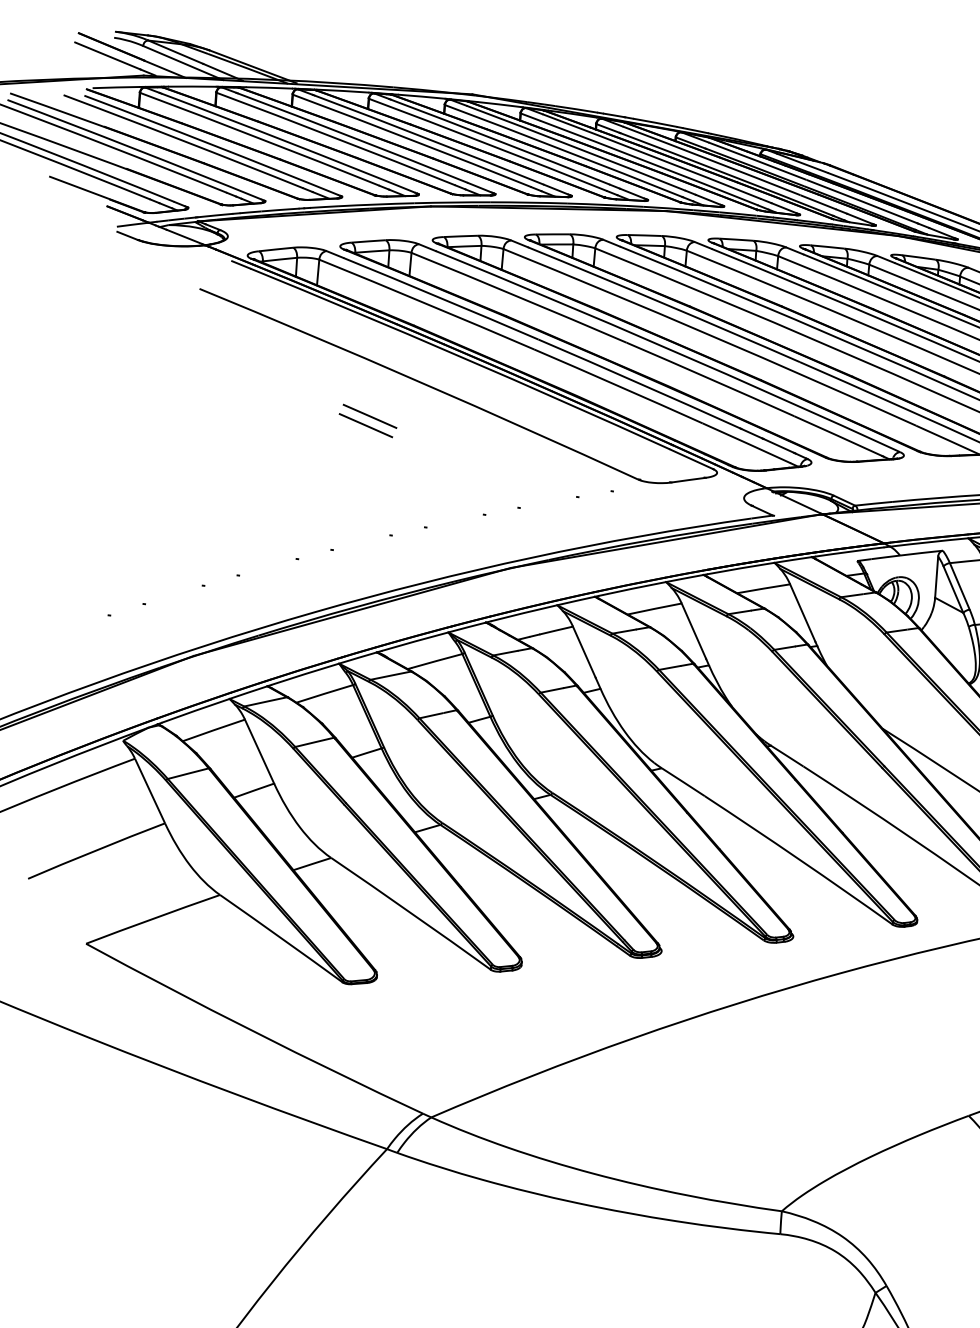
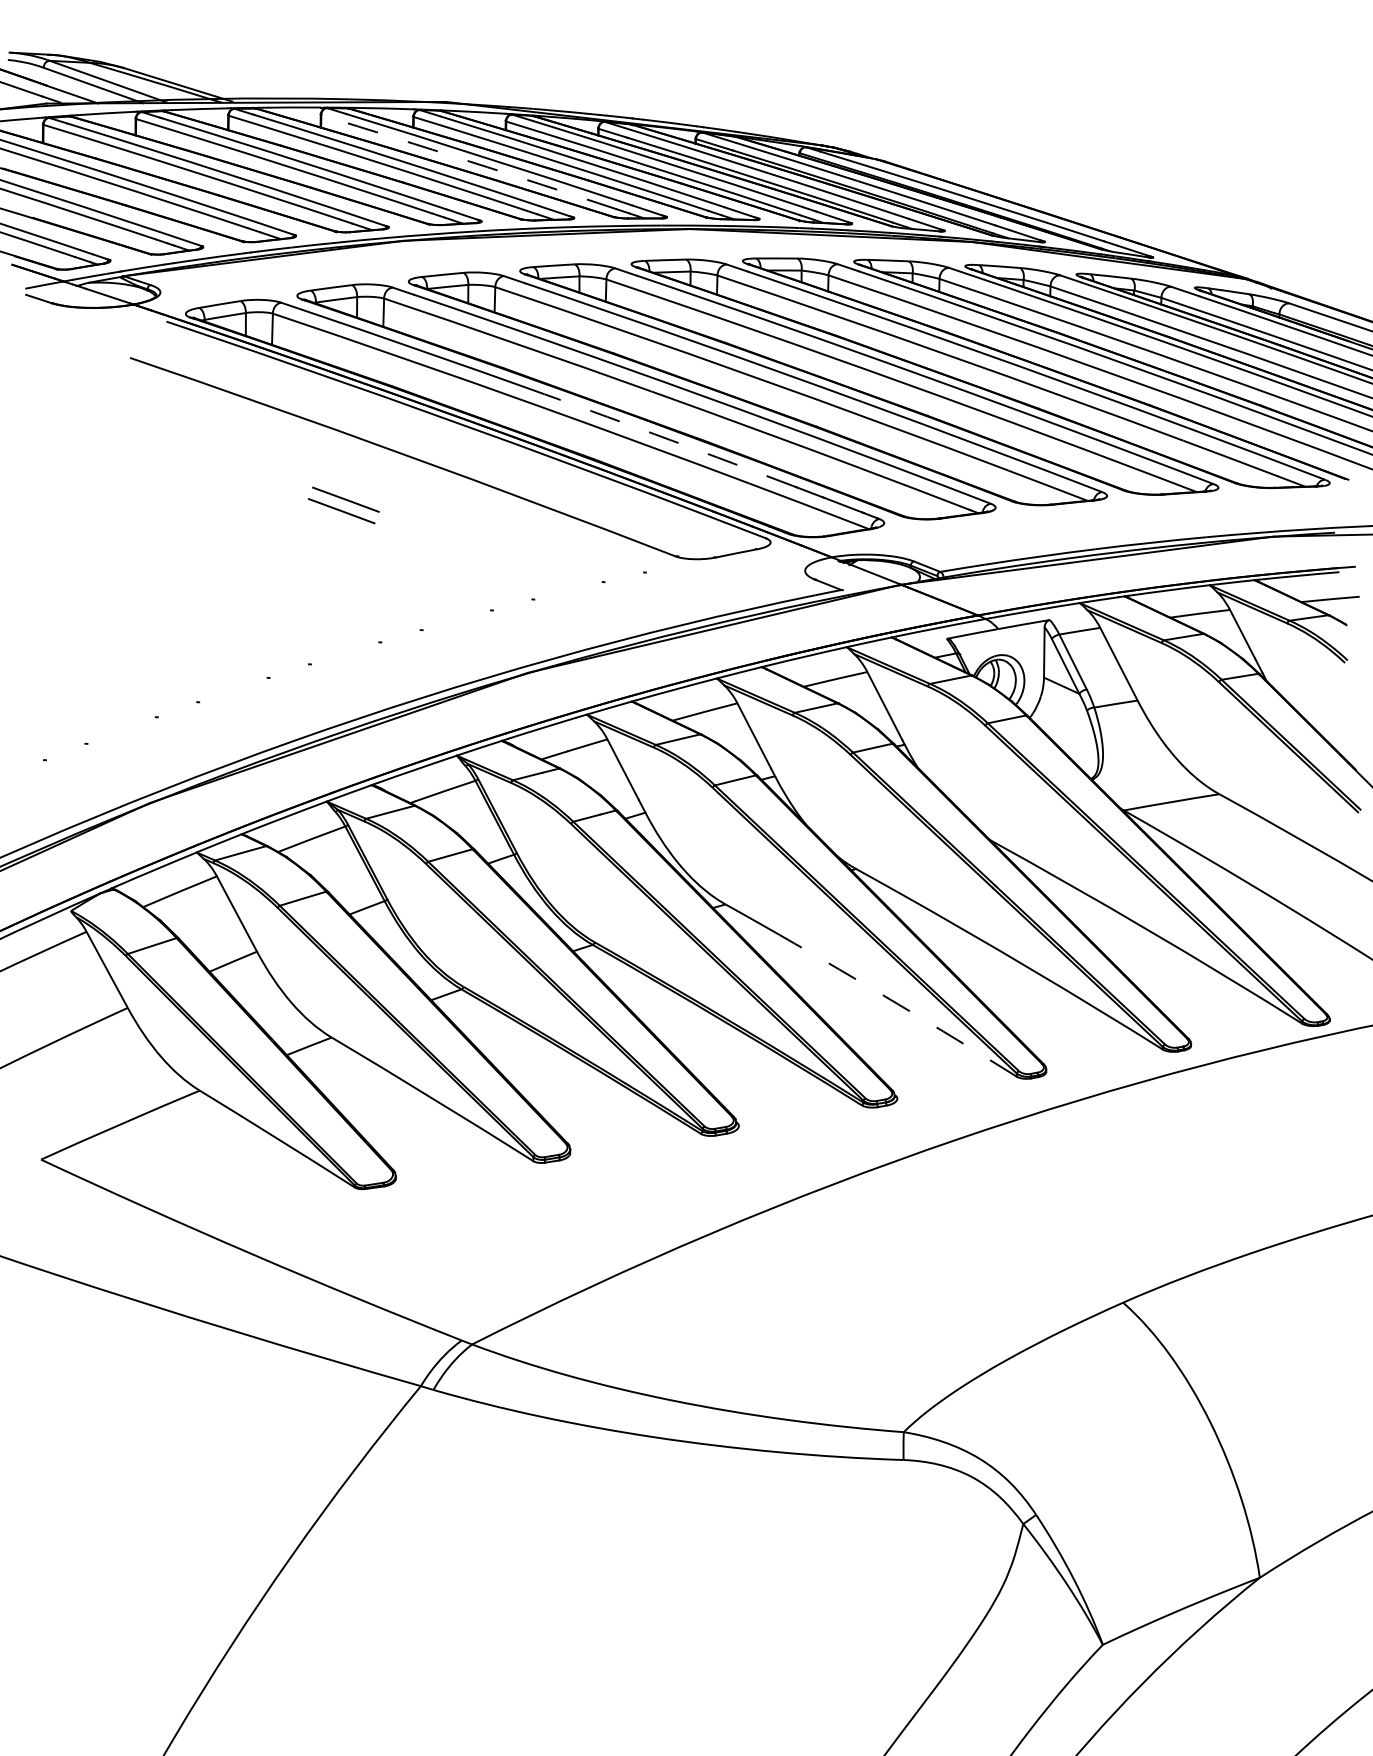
arc: (488, 144) -> (469, 161), solid -> dashed
arc: (639, 384) -> (670, 440), solid -> dashed
arc: (799, 859) -> (898, 1004), solid -> dashed

